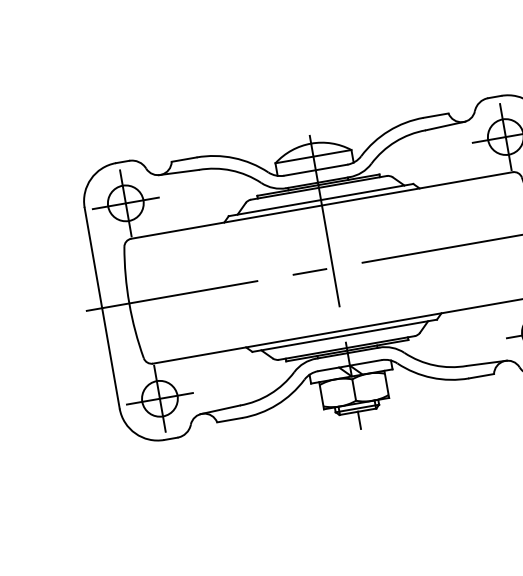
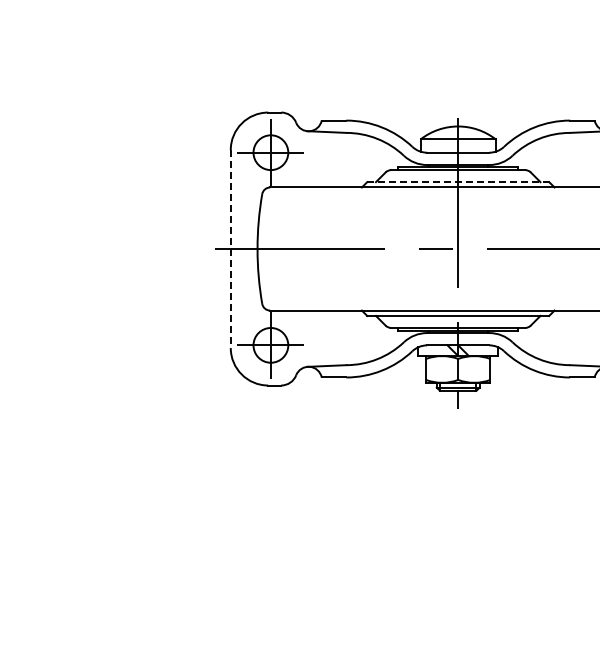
line: (321, 200) -> (458, 182), solid -> dashed
line: (101, 308) -> (230, 249), solid -> dashed

